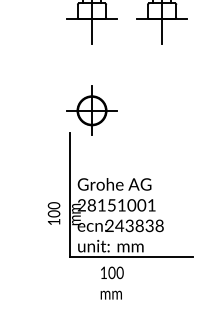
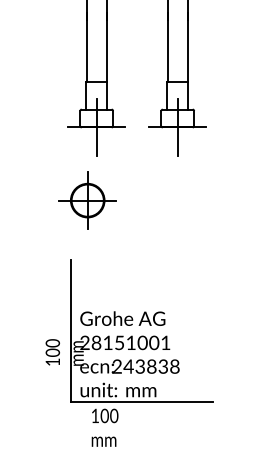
part: (91, 110) -> (87, 200), moved
text: (111, 282) -> (104, 427), moved

